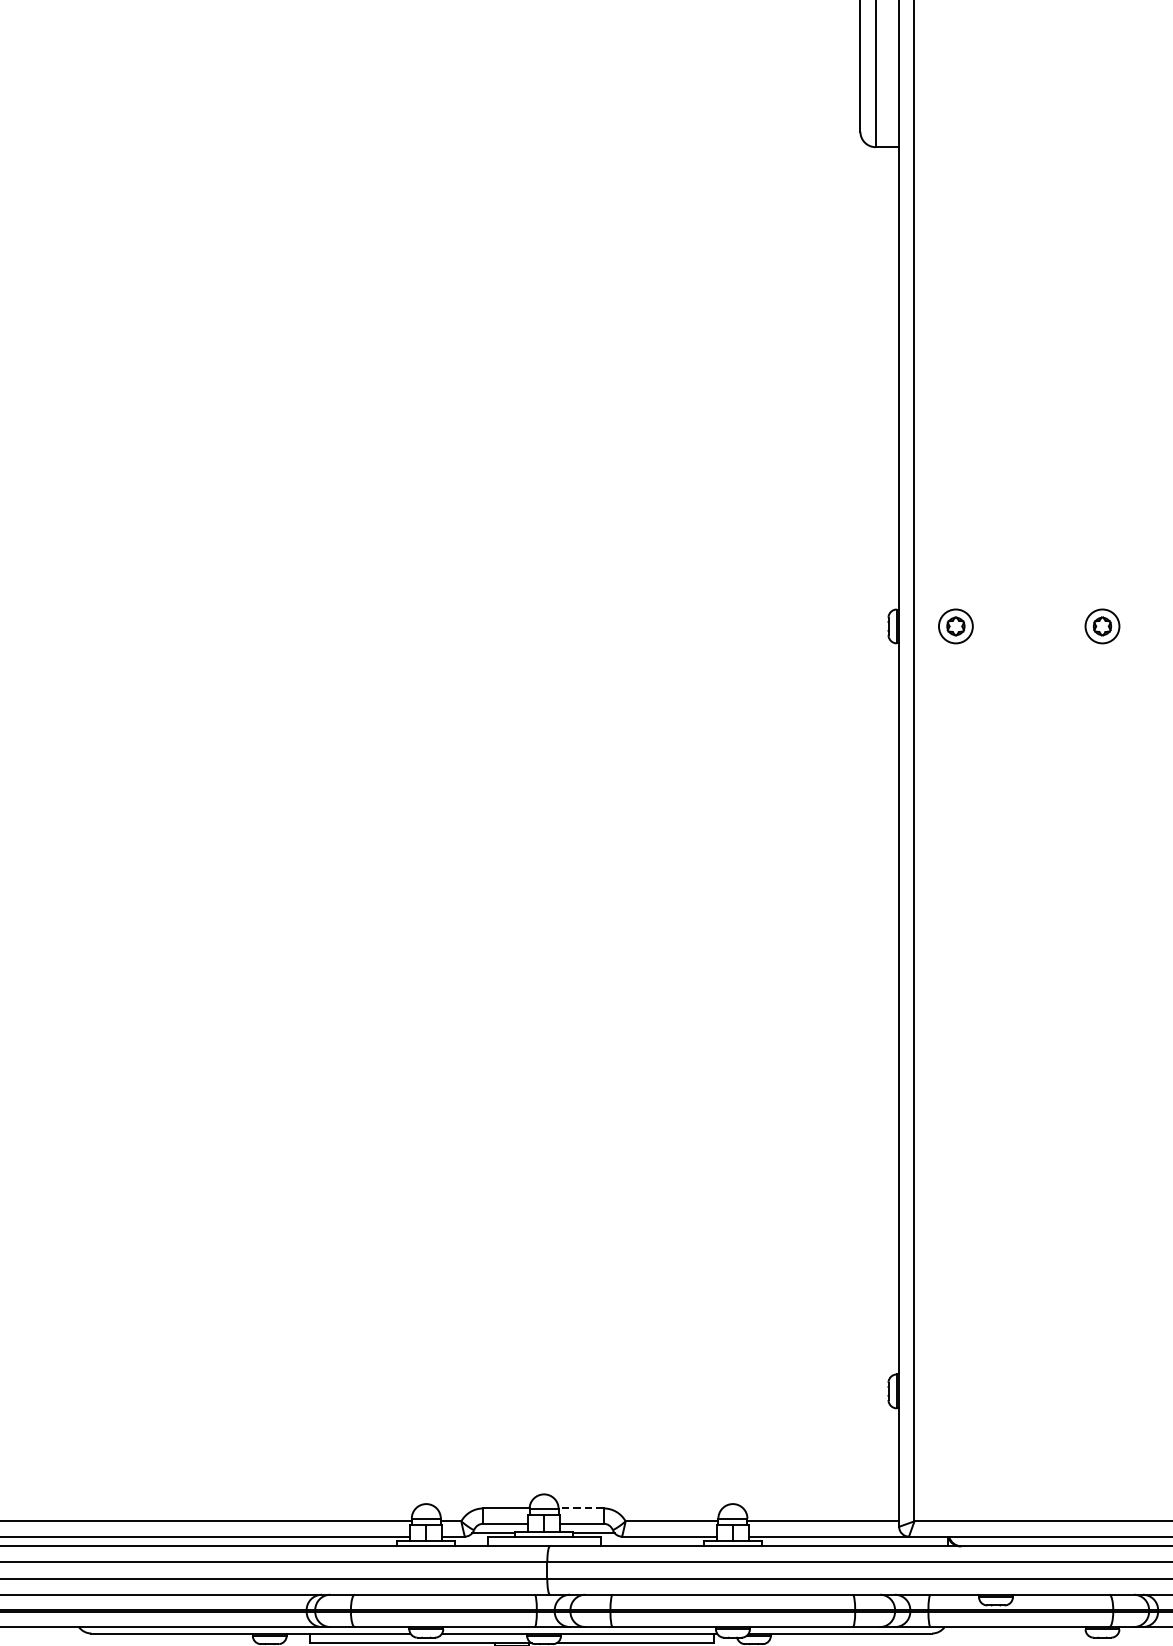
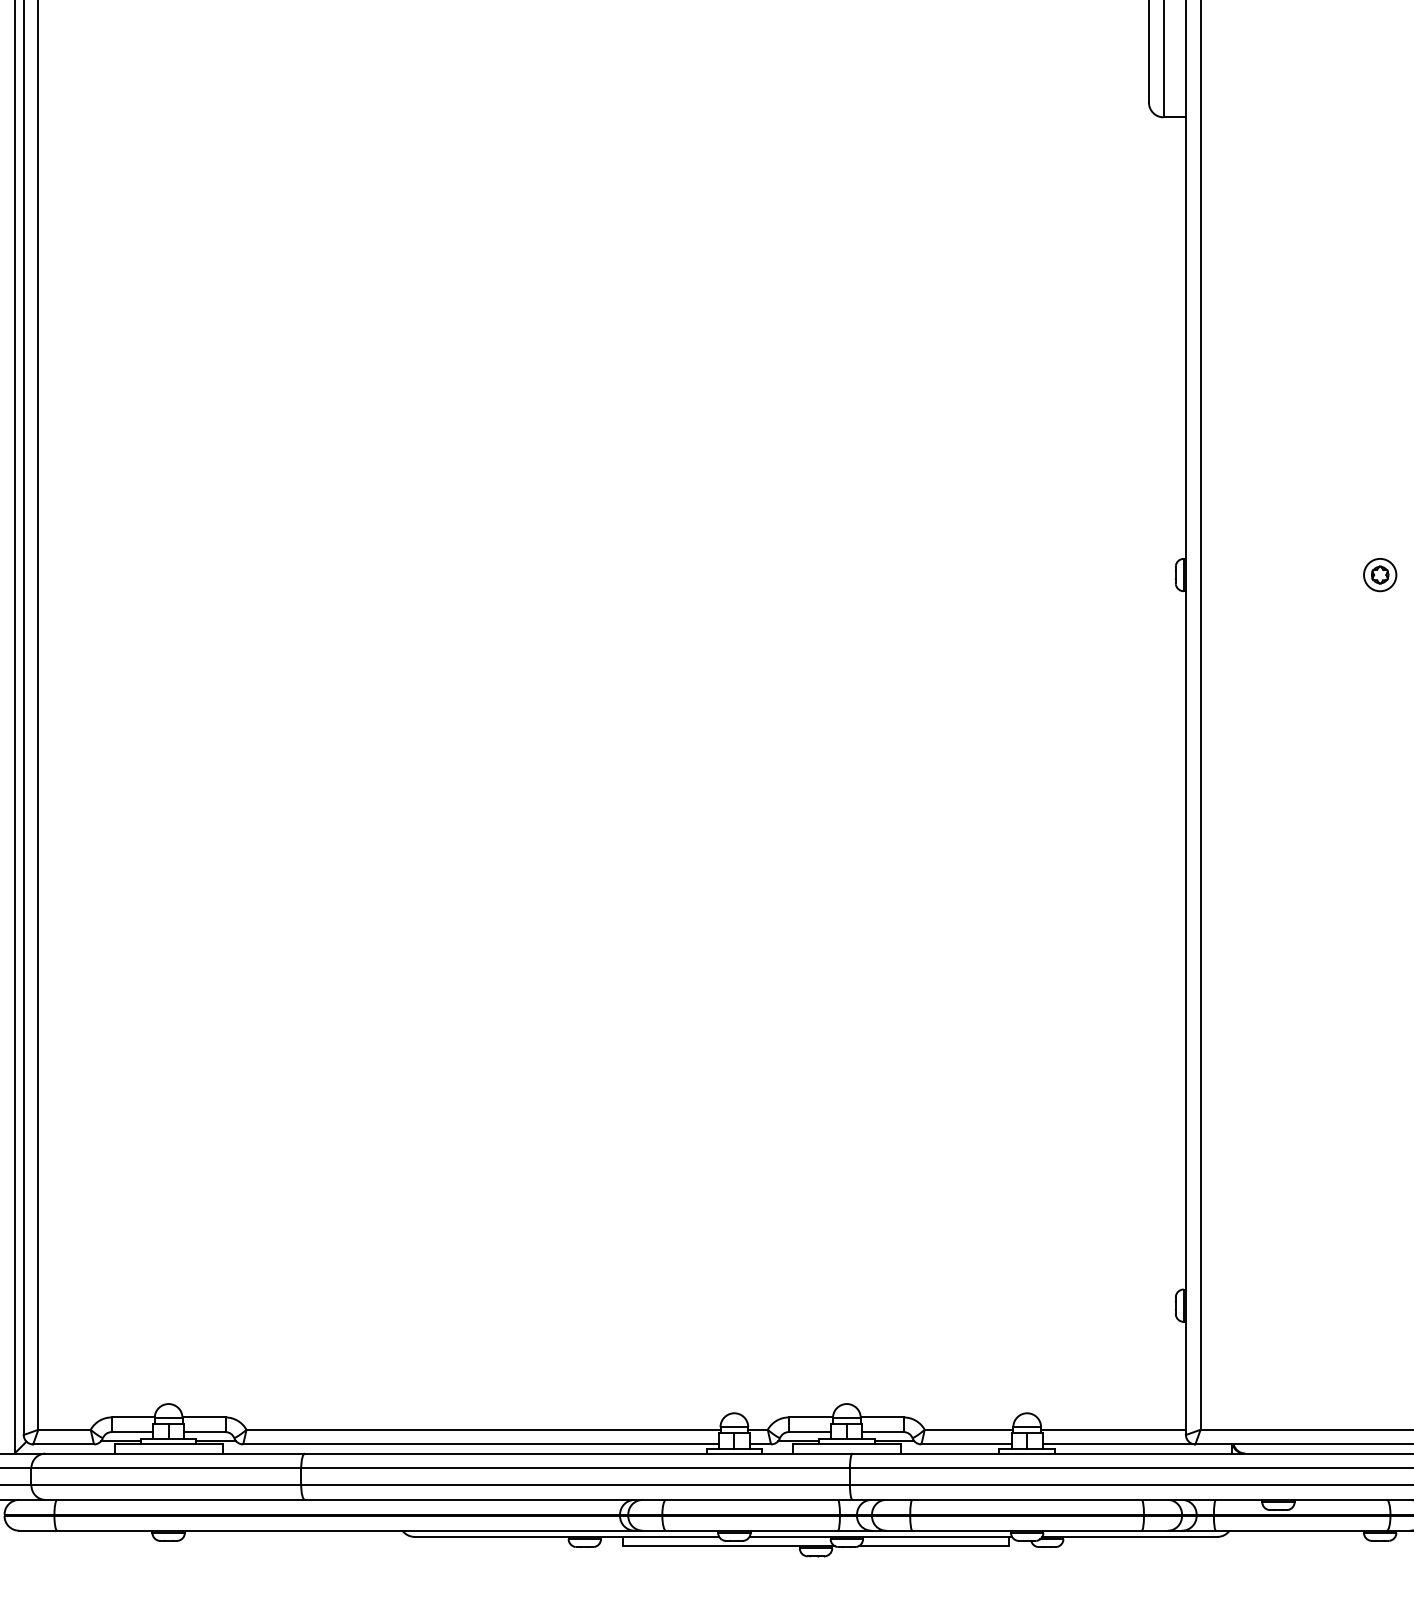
part: (956, 626) -> (1240, 575), removed
line: (581, 1508) -> (882, 1417), dashed -> solid

